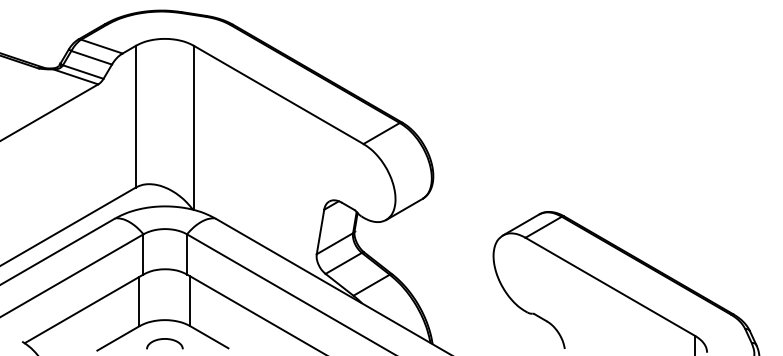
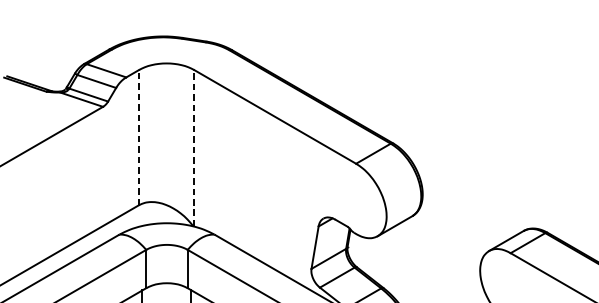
line: (135, 116) -> (138, 137), solid -> dashed
line: (193, 127) -> (193, 147), solid -> dashed

